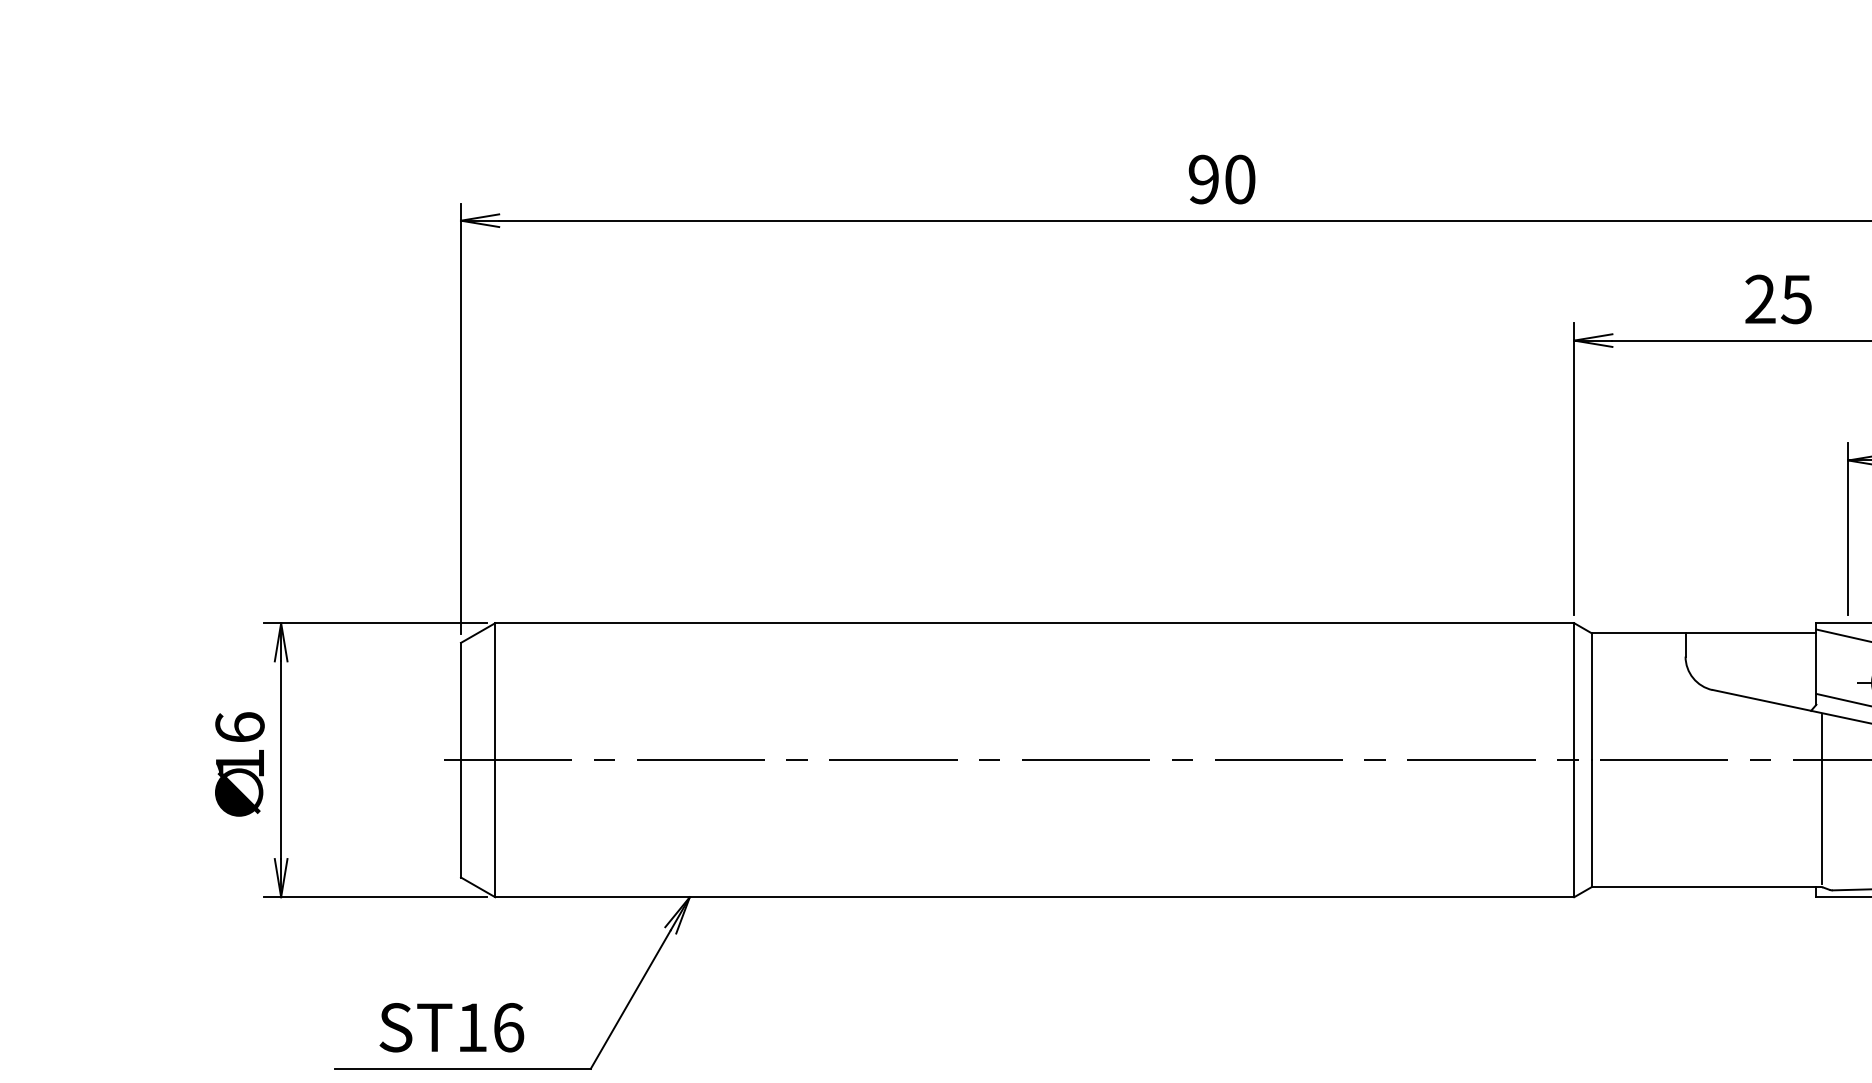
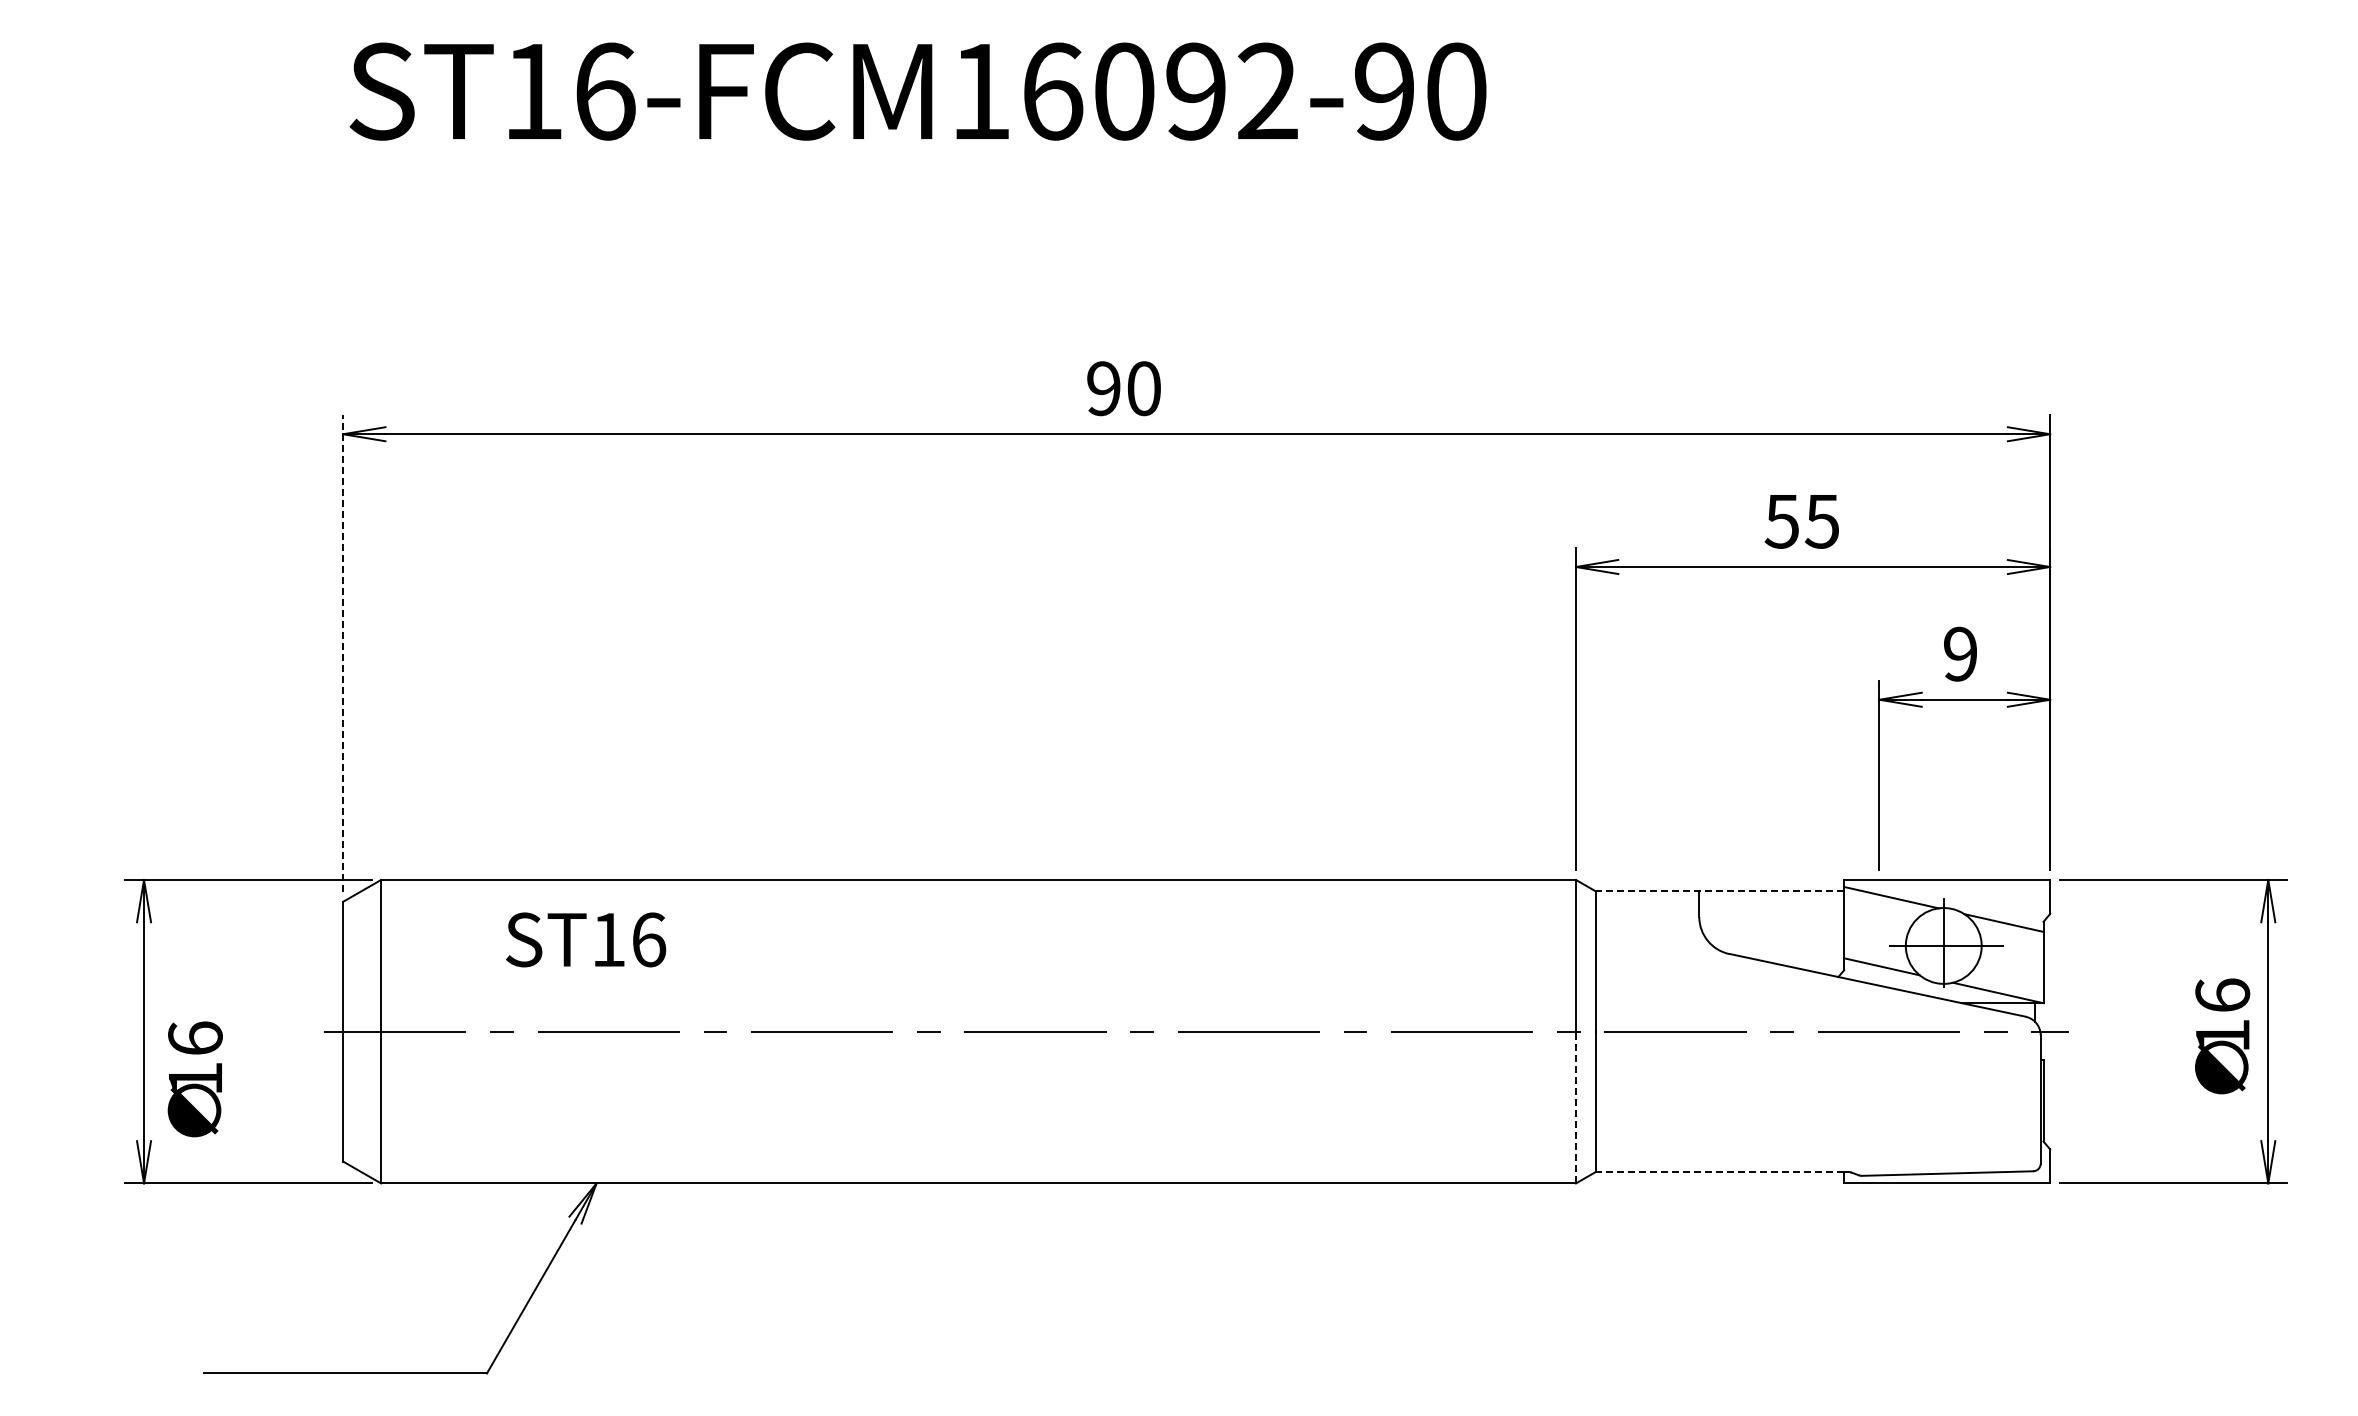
text: (1221, 179) -> (1123, 388), moved
text: (1759, 299) -> (1781, 521), 25 -> 55
line: (461, 418) -> (343, 653), solid -> dashed
line: (1703, 633) -> (1719, 891), solid -> dashed
text: (239, 764) -> (194, 1079), moved
line: (1822, 799) -> (1850, 1075), removed
line: (1574, 828) -> (1576, 1107), solid -> dashed
line: (1703, 887) -> (1719, 1172), solid -> dashed
text: (452, 1027) -> (586, 939), moved

